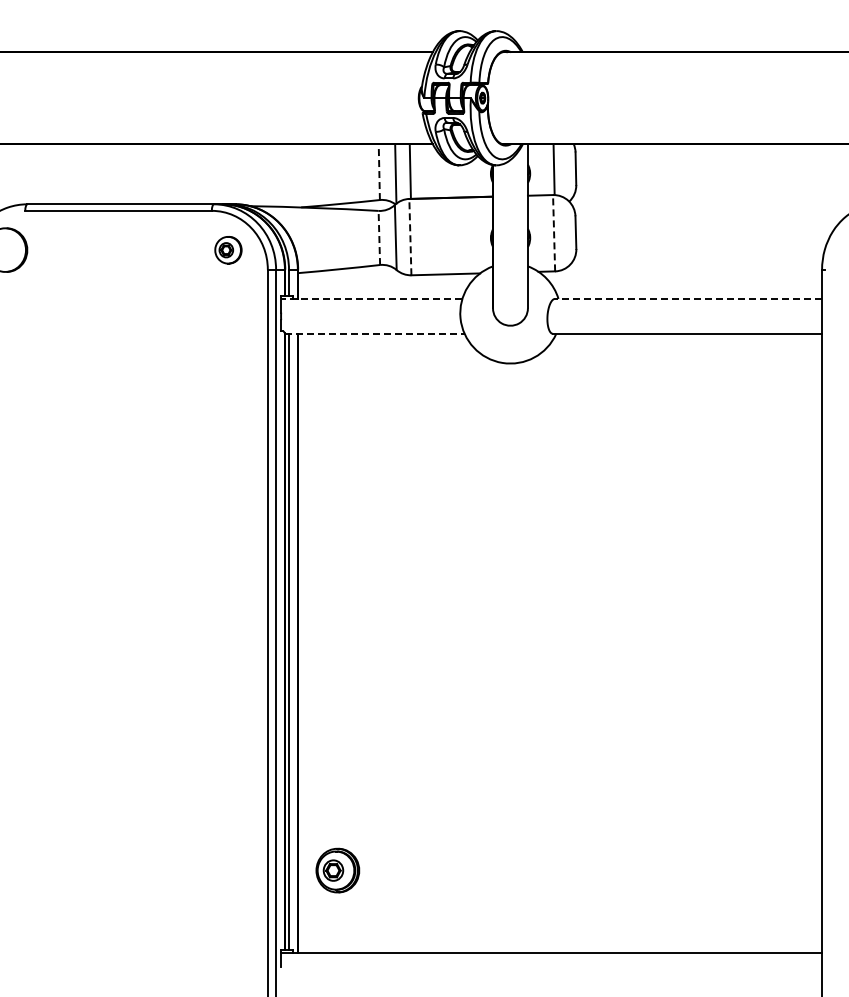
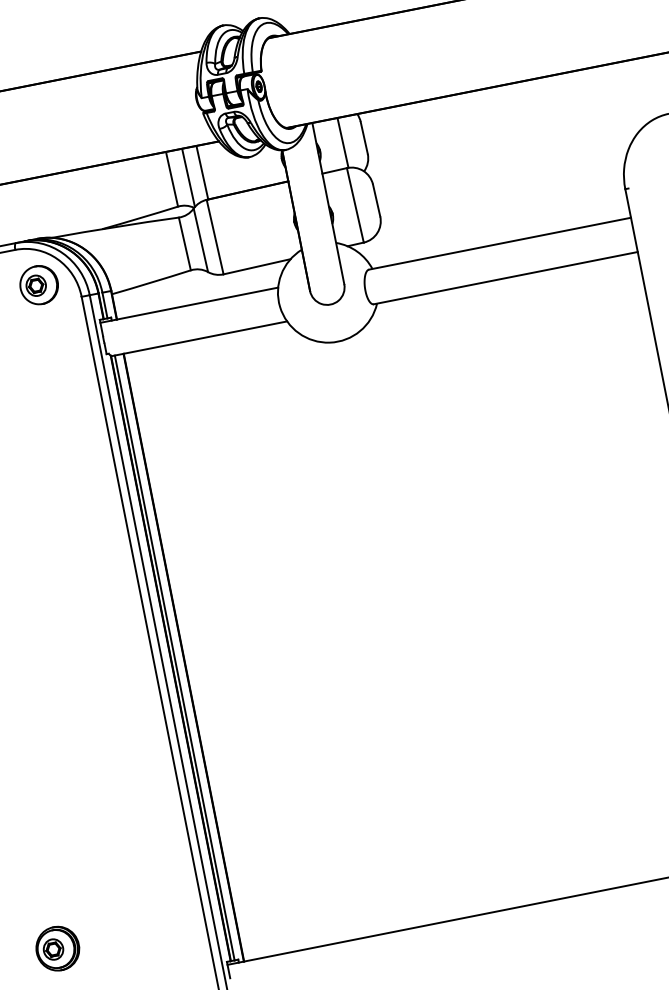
line: (379, 172) -> (172, 179), dashed -> solid
line: (554, 232) -> (355, 204), dashed -> solid
line: (410, 236) -> (215, 236), dashed -> solid
line: (379, 237) -> (184, 243), dashed -> solid
part: (228, 250) -> (39, 285), size x1.43
line: (371, 298) -> (188, 304), dashed -> solid
line: (688, 298) -> (499, 243), dashed -> solid
line: (374, 333) -> (198, 338), dashed -> solid
part: (337, 870) -> (57, 948), moved

